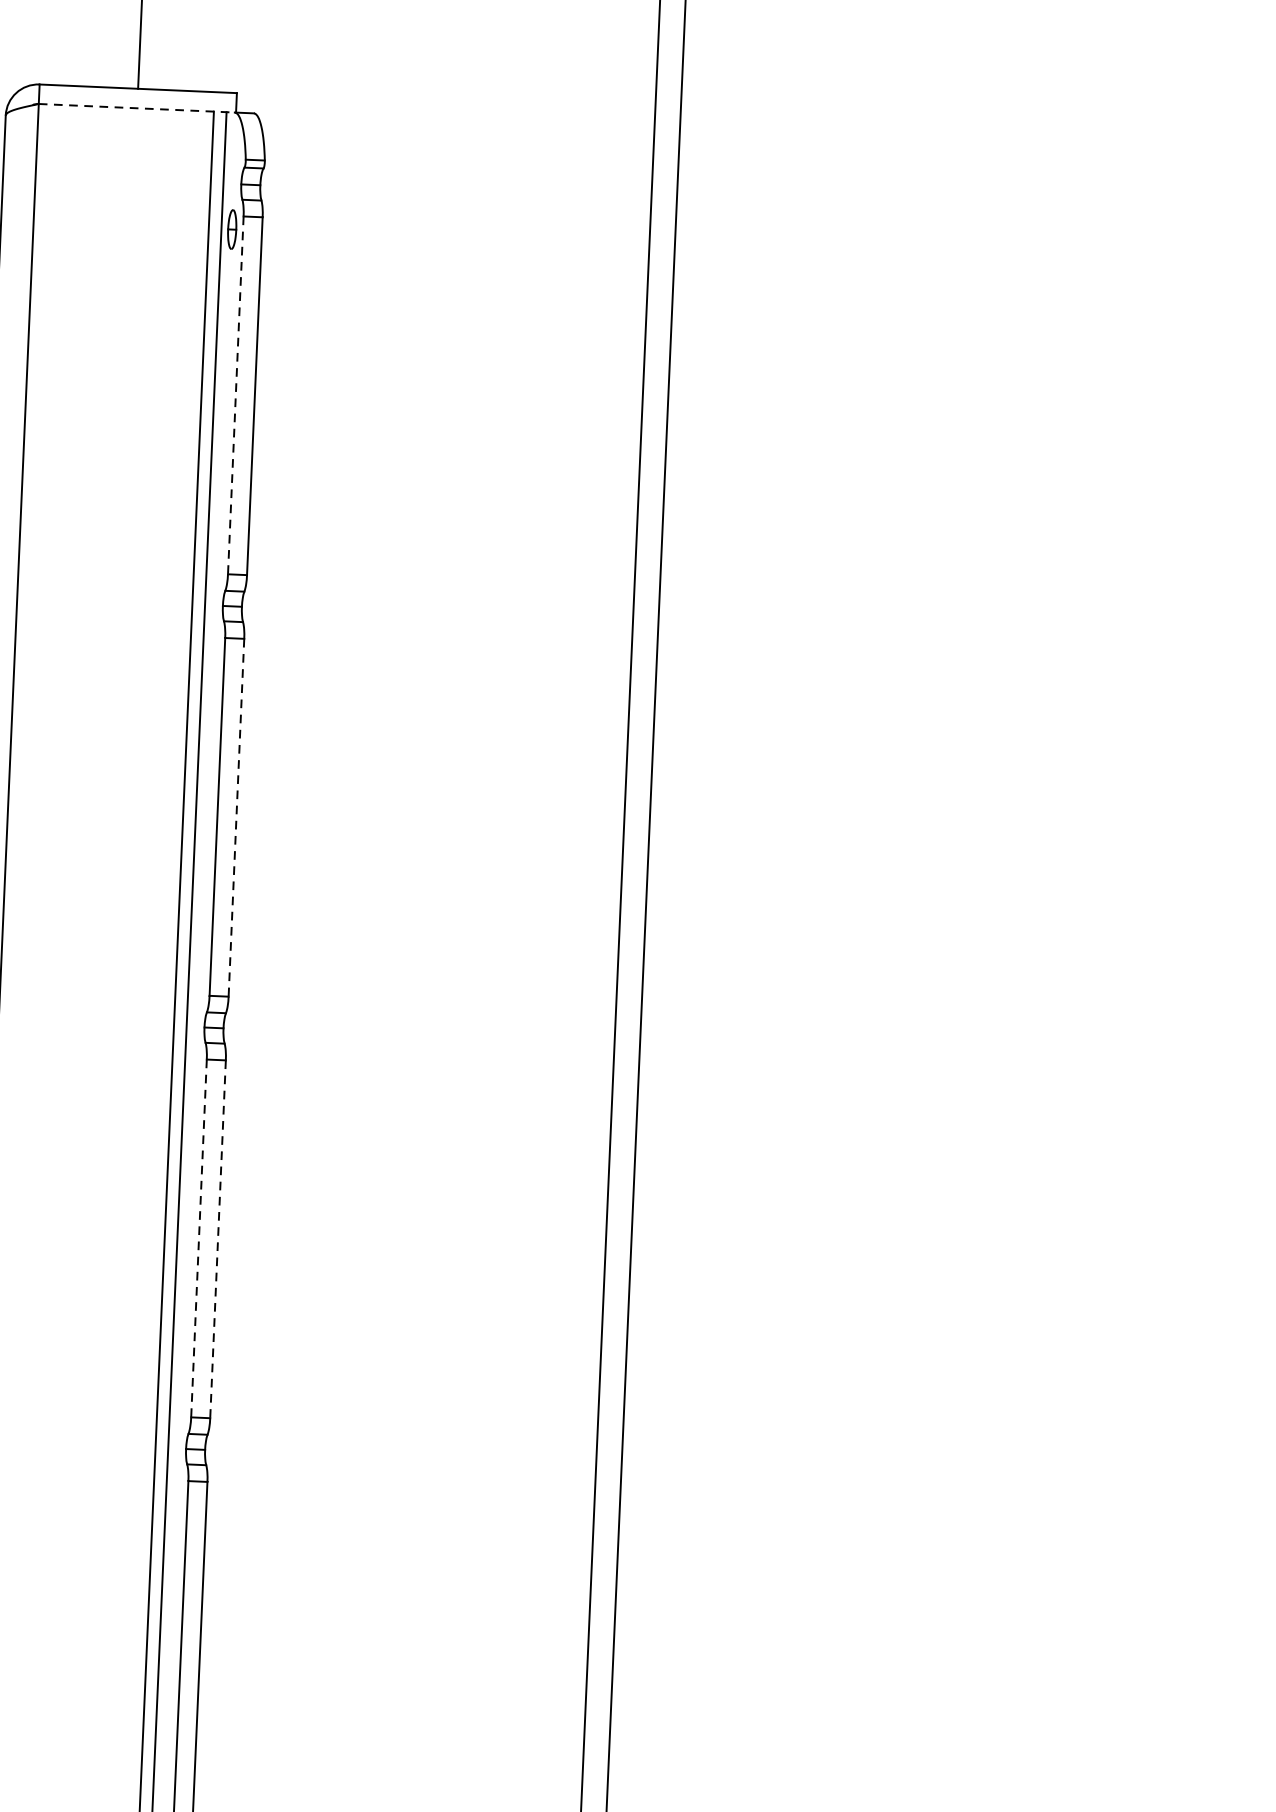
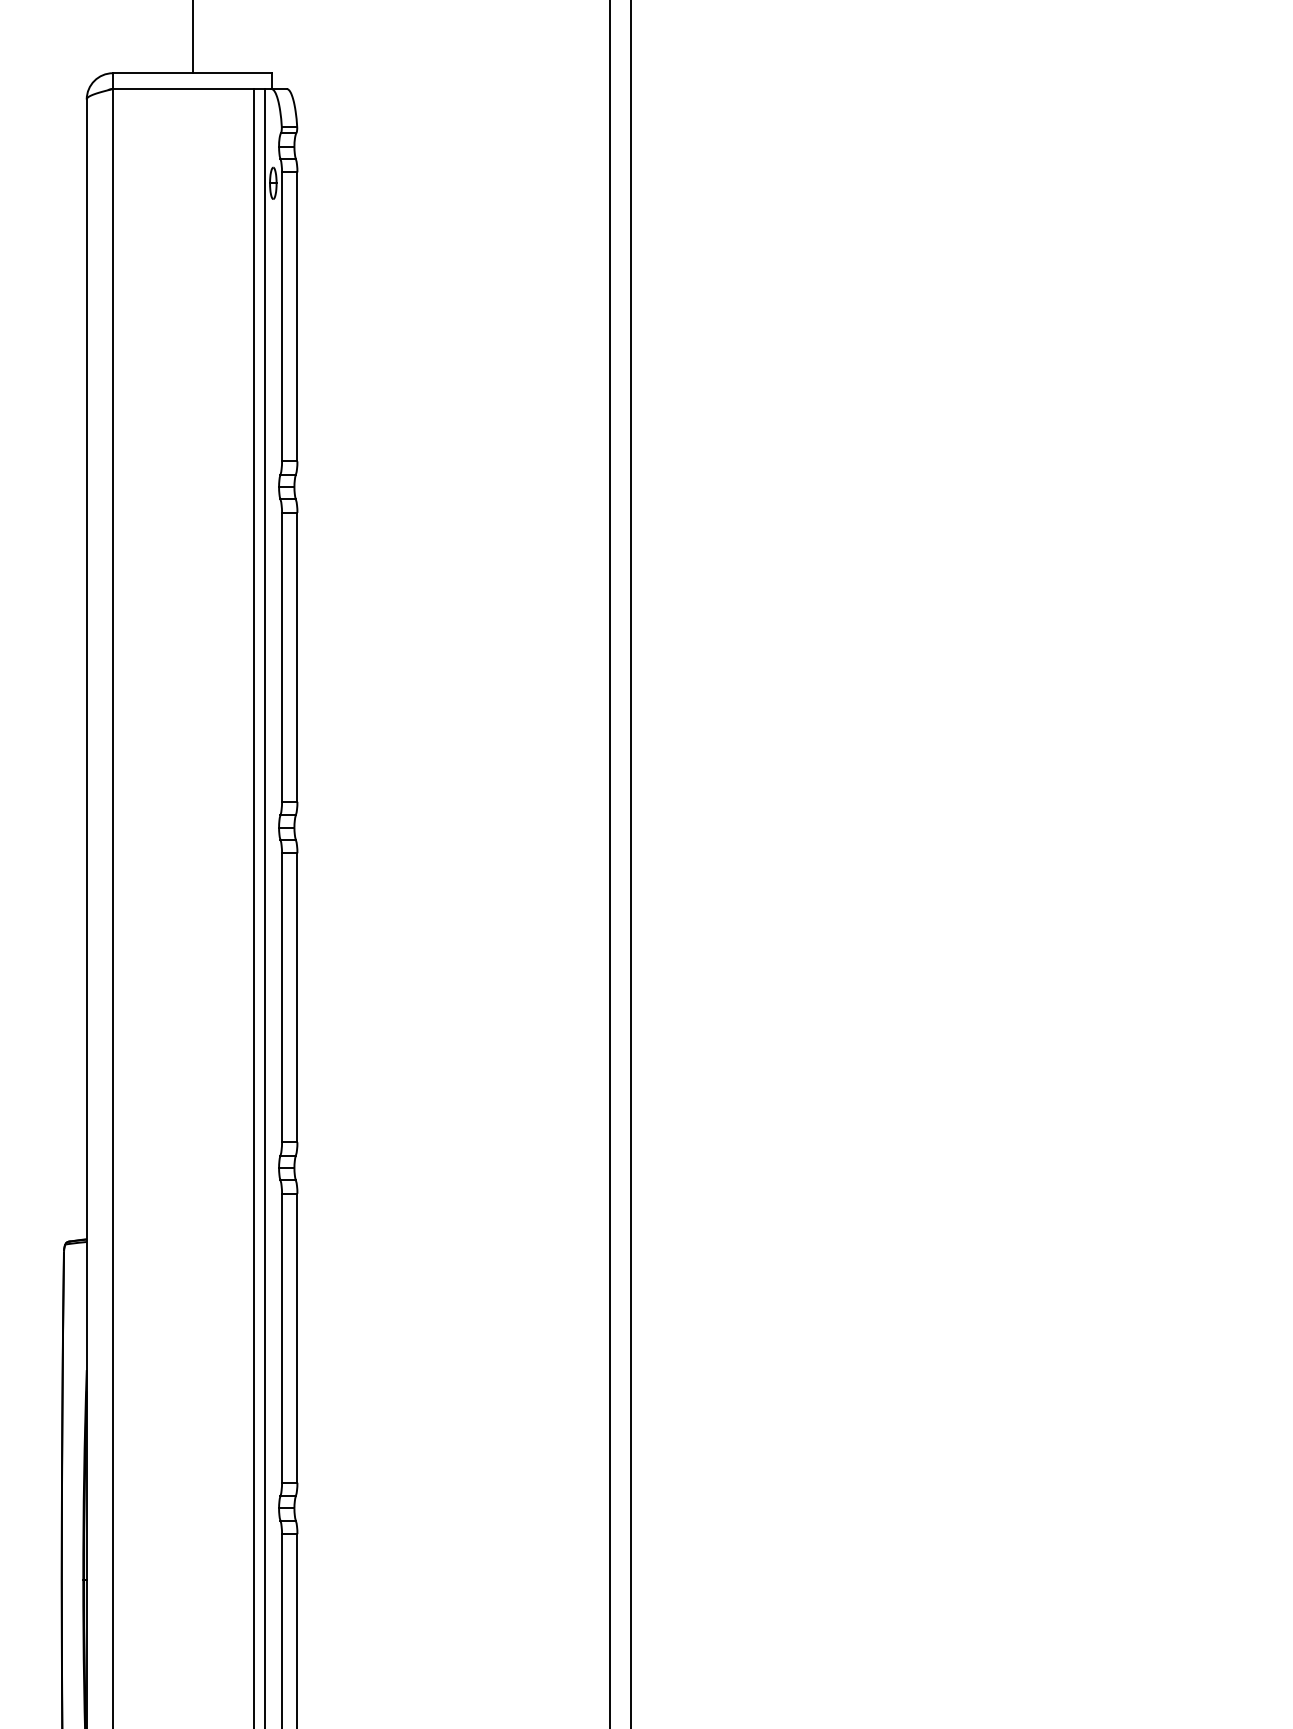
line: (137, 107) -> (192, 88), dashed -> solid
line: (236, 396) -> (282, 317), dashed -> solid
line: (236, 817) -> (297, 657), dashed -> solid
line: (199, 1239) -> (282, 998), dashed -> solid
line: (218, 1240) -> (297, 998), dashed -> solid

